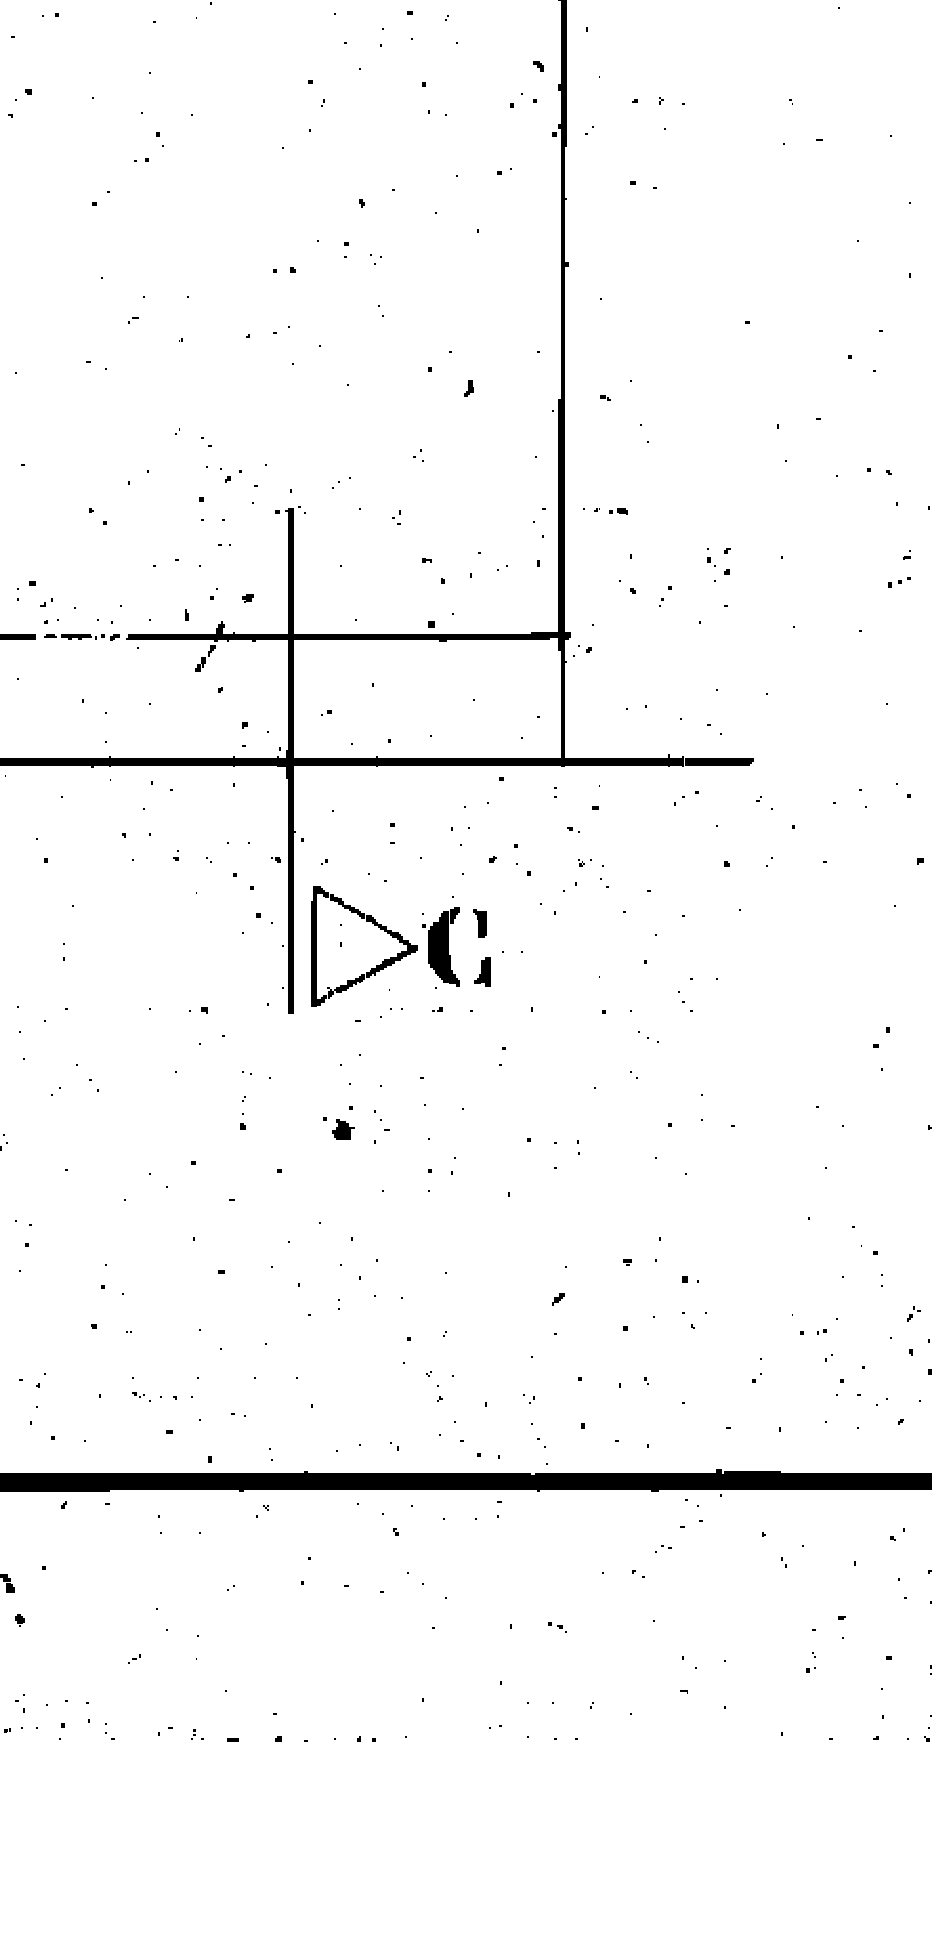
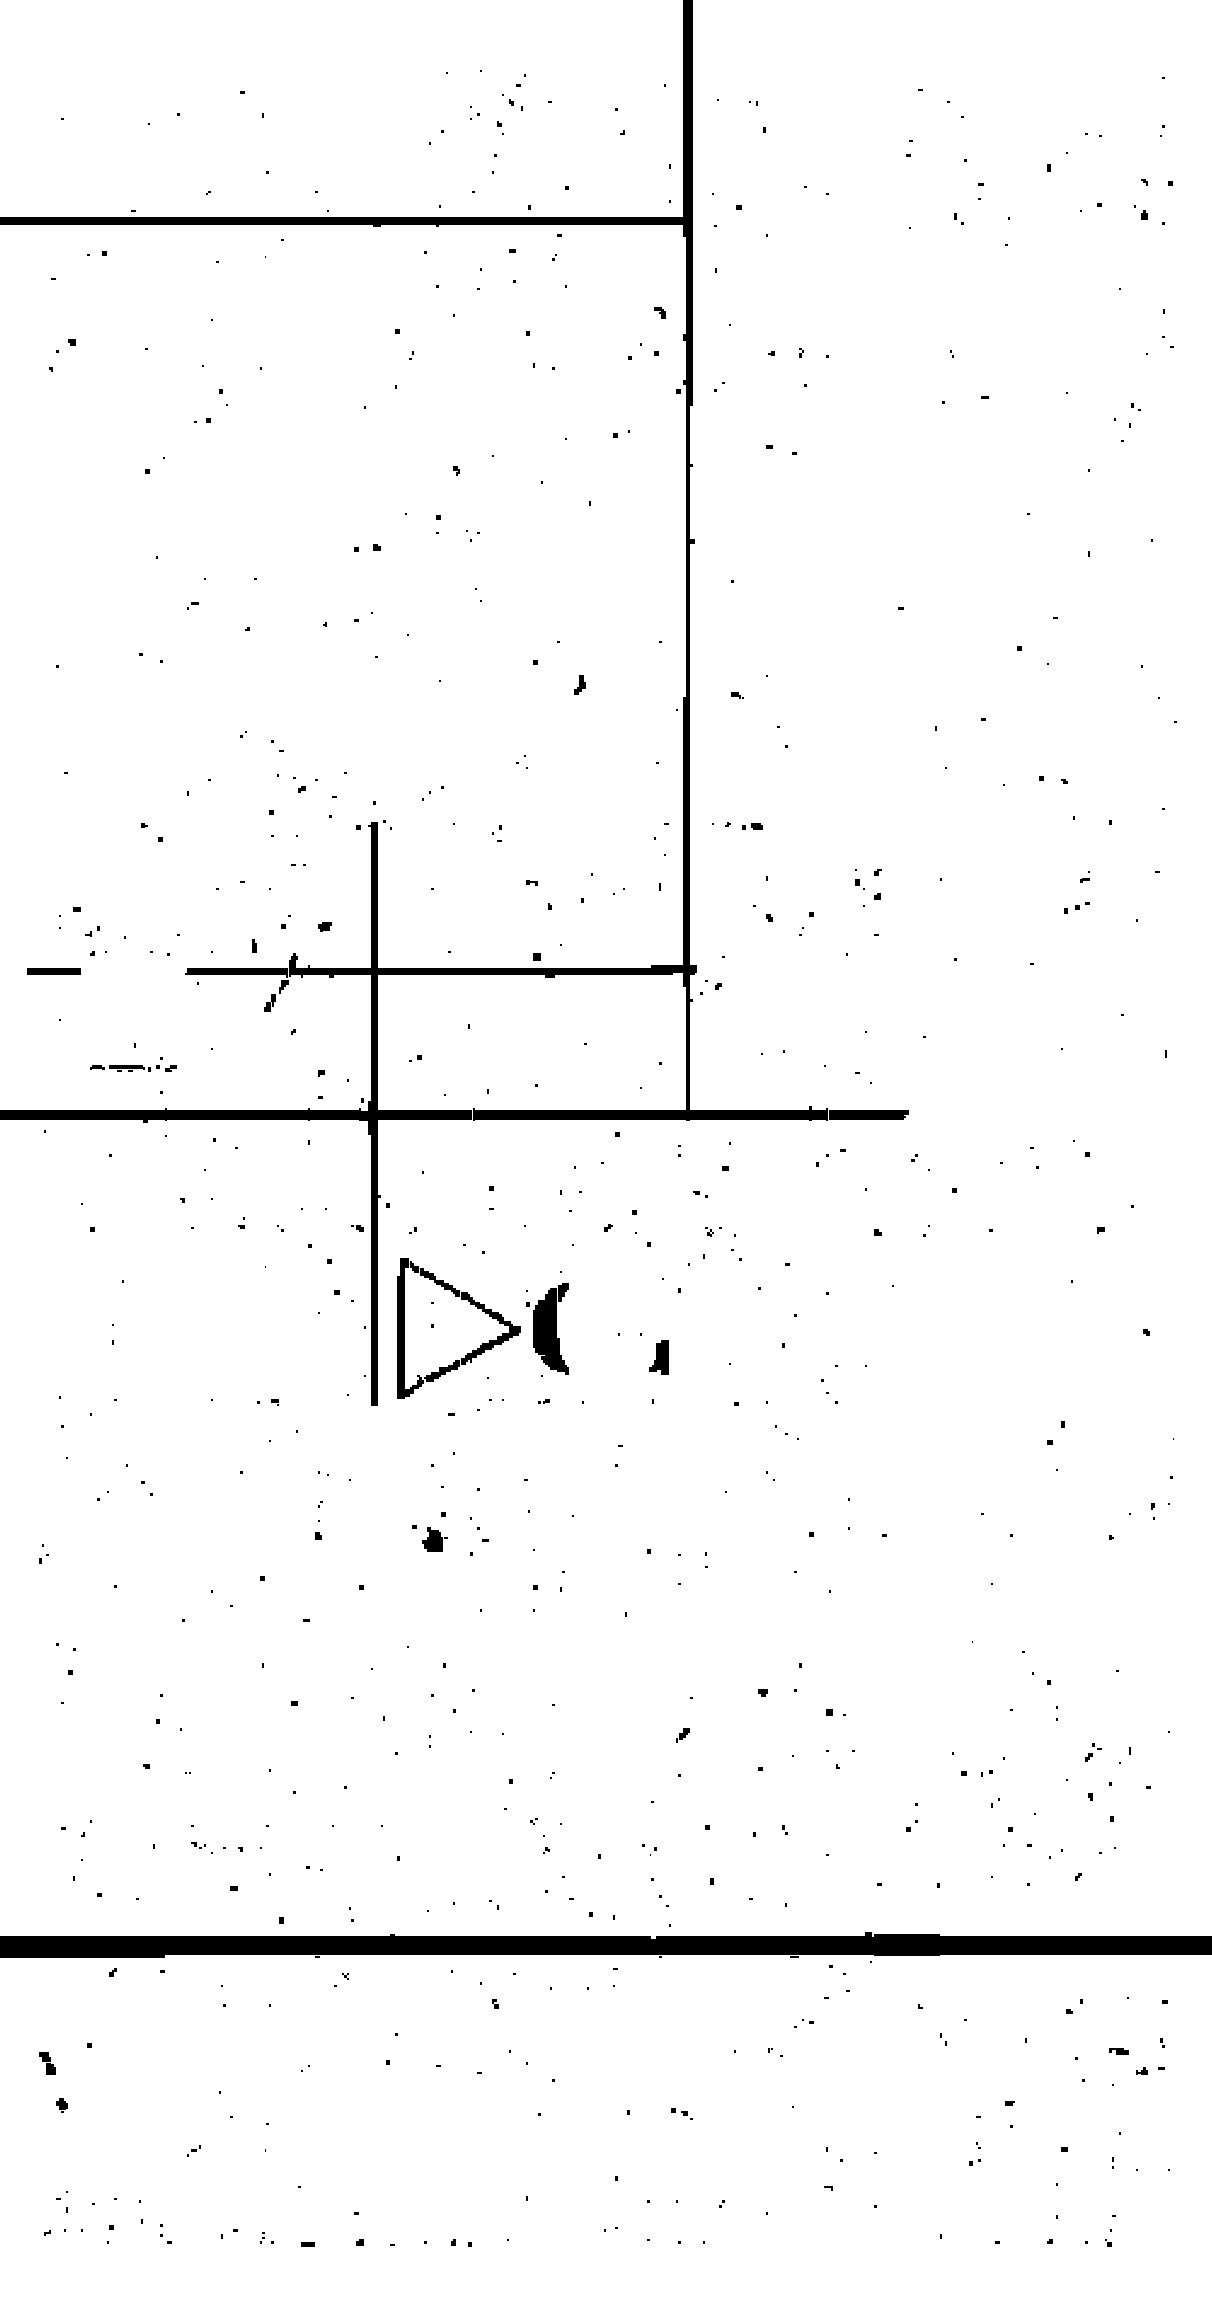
part: (82, 637) -> (133, 1068), moved
part: (479, 923) -> (592, 1301), removed
part: (482, 971) -> (658, 1357), moved

